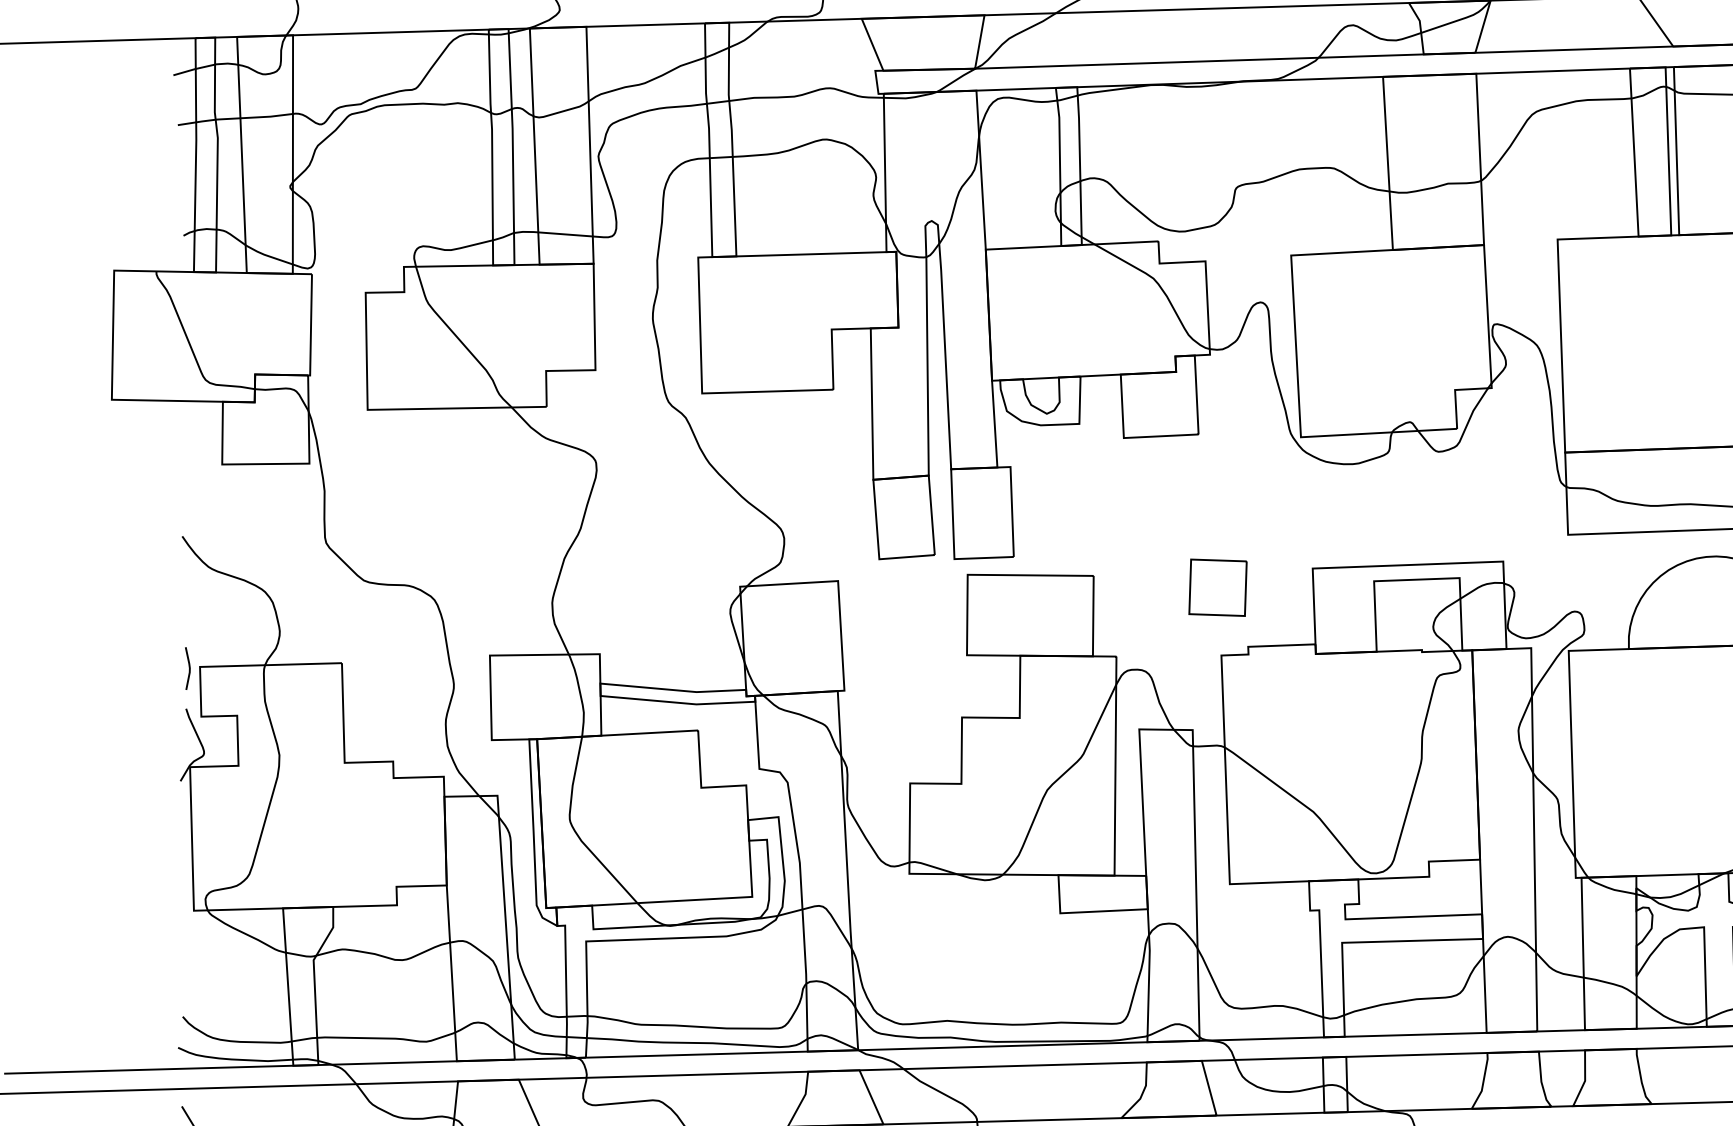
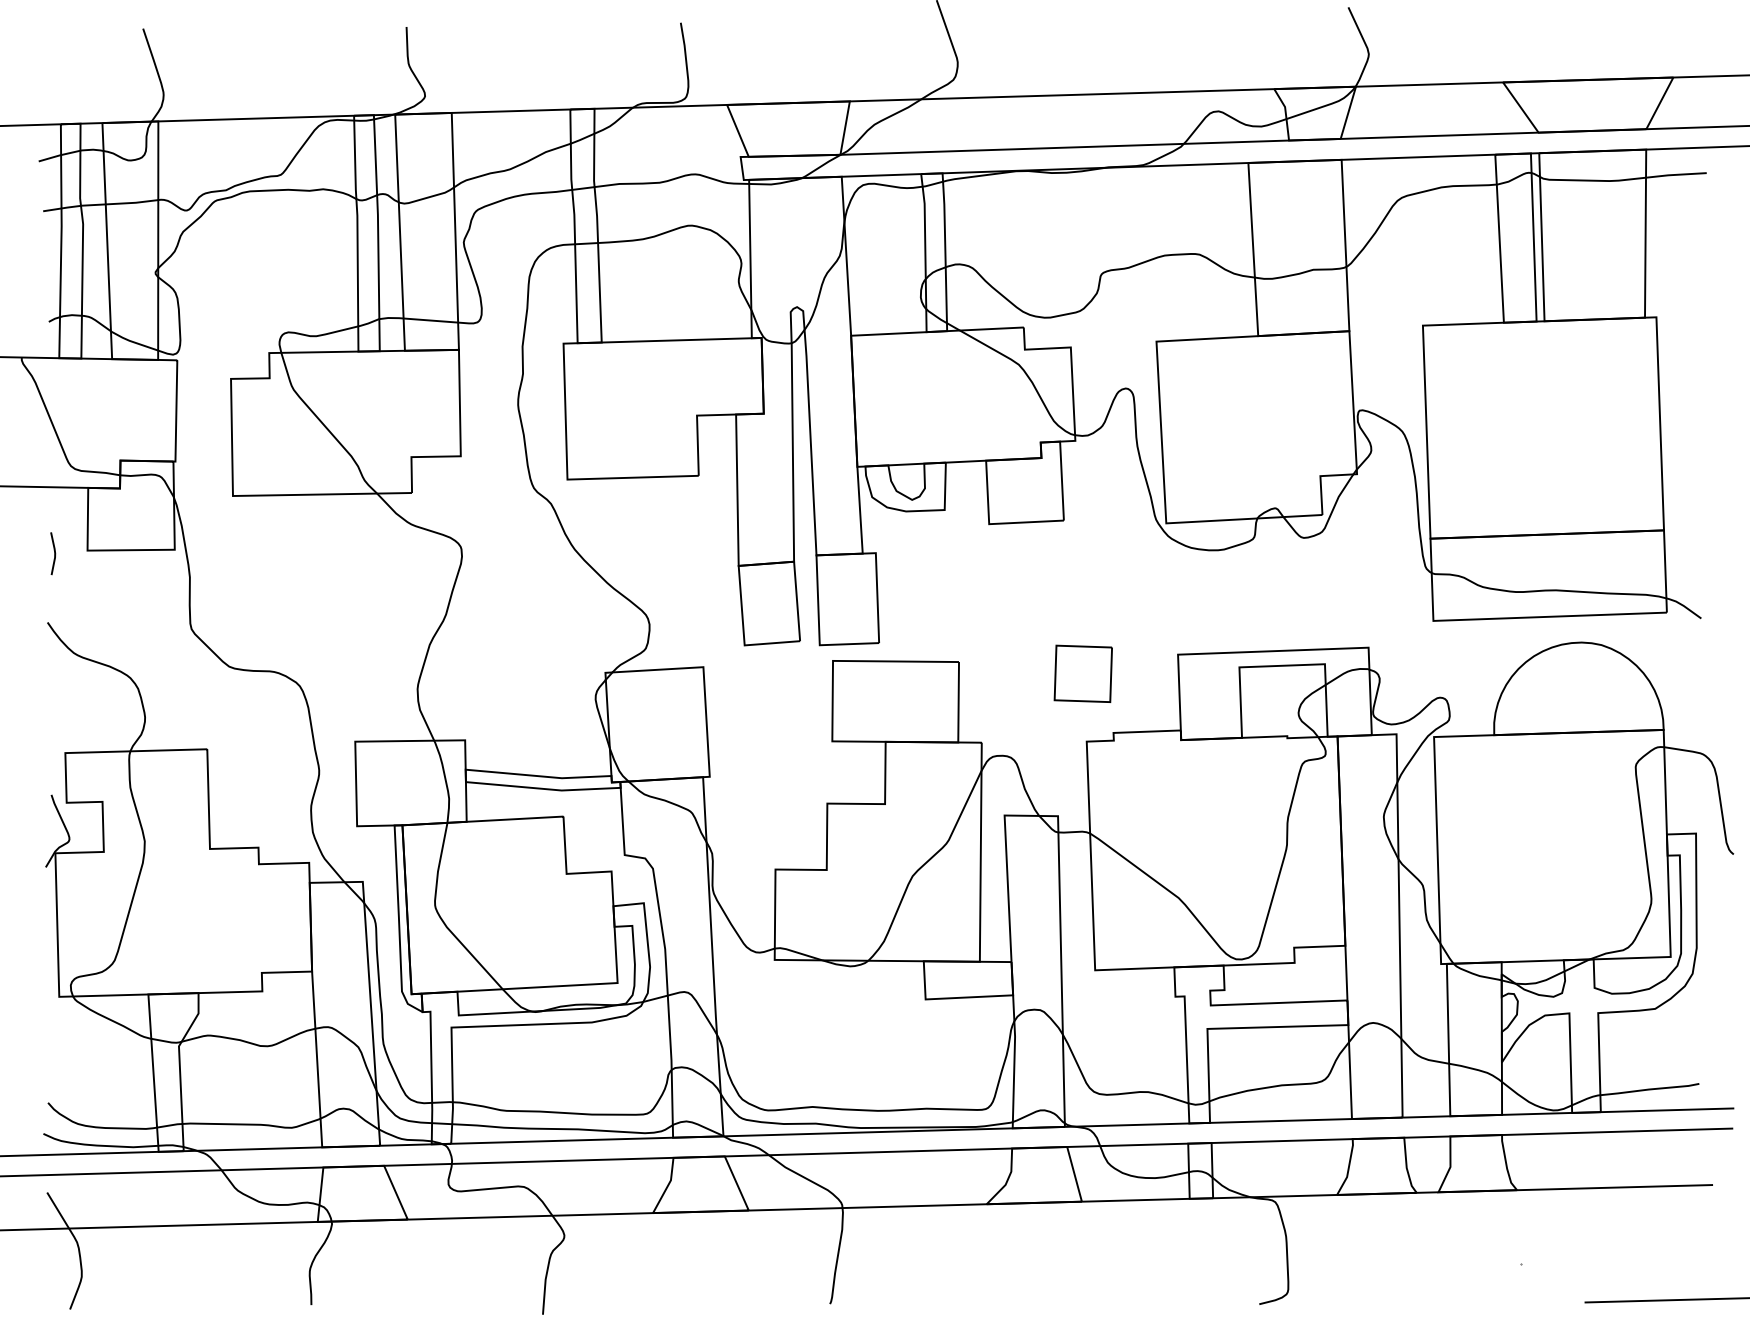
line: (189, 668) -> (54, 553), moved

